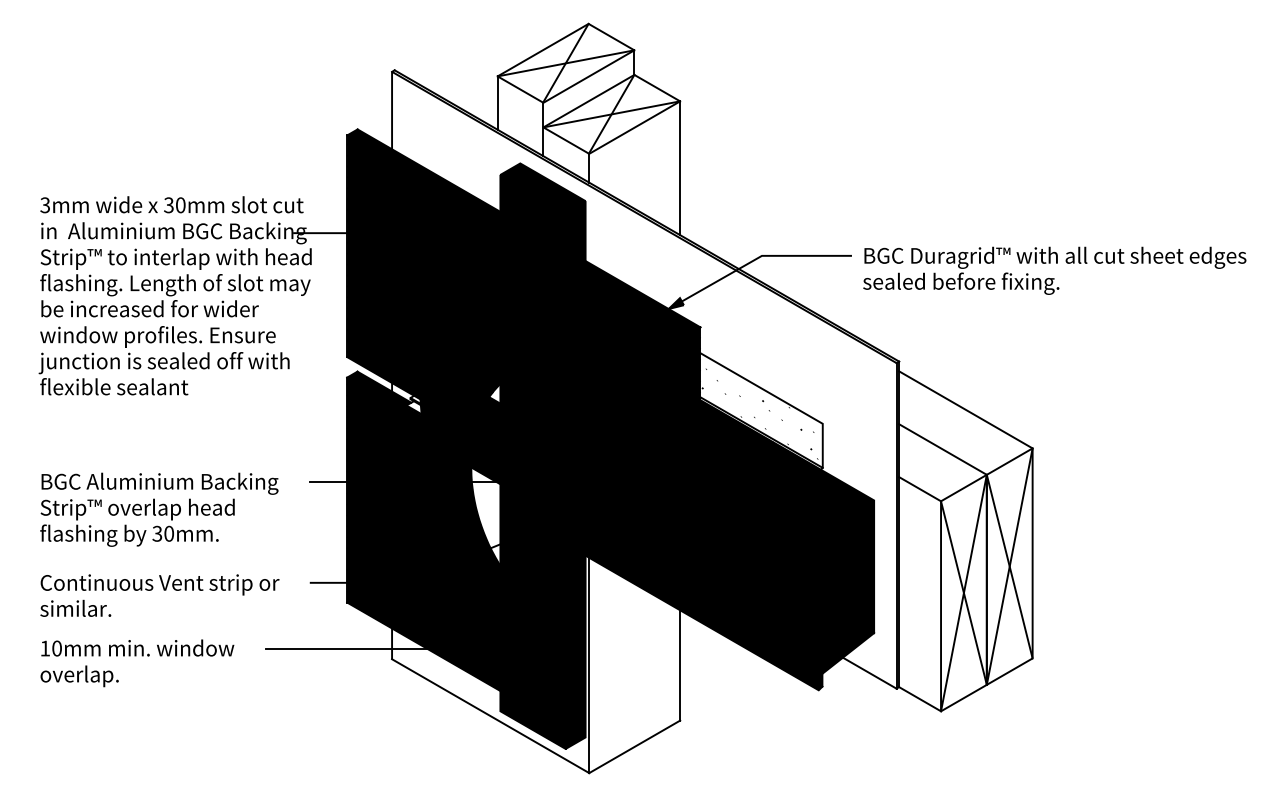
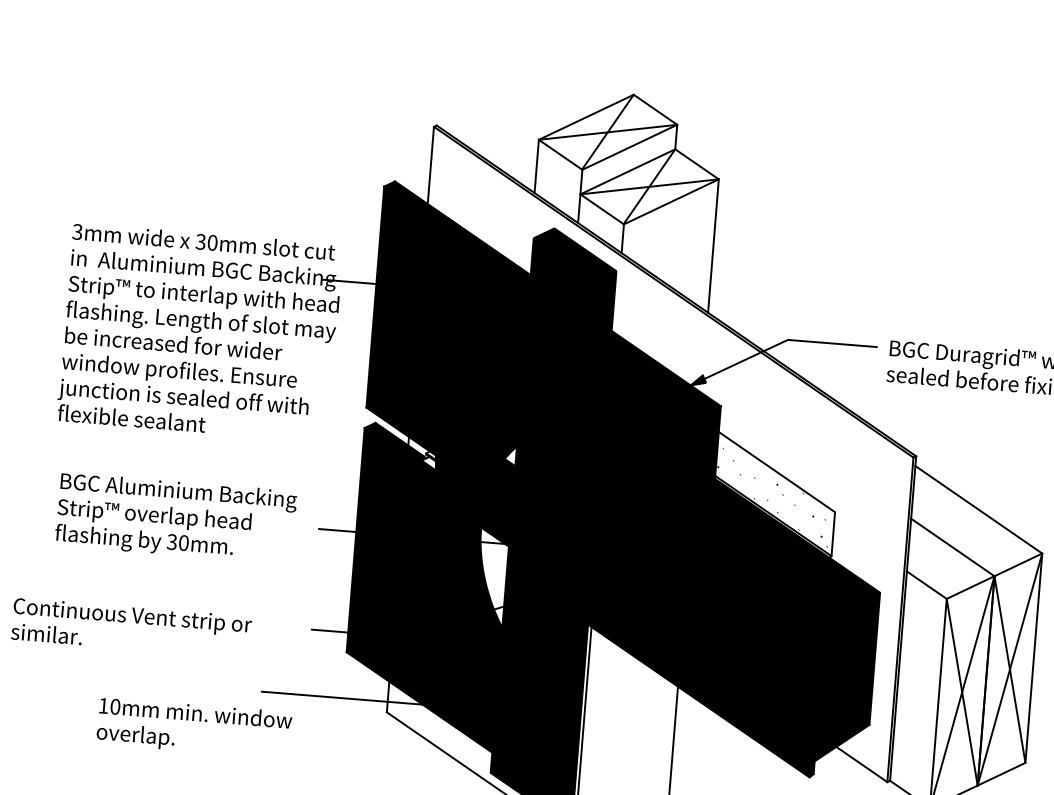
text: (159, 509) -> (176, 518), moved
text: (159, 595) -> (131, 627), moved
text: (137, 663) -> (194, 728), moved

